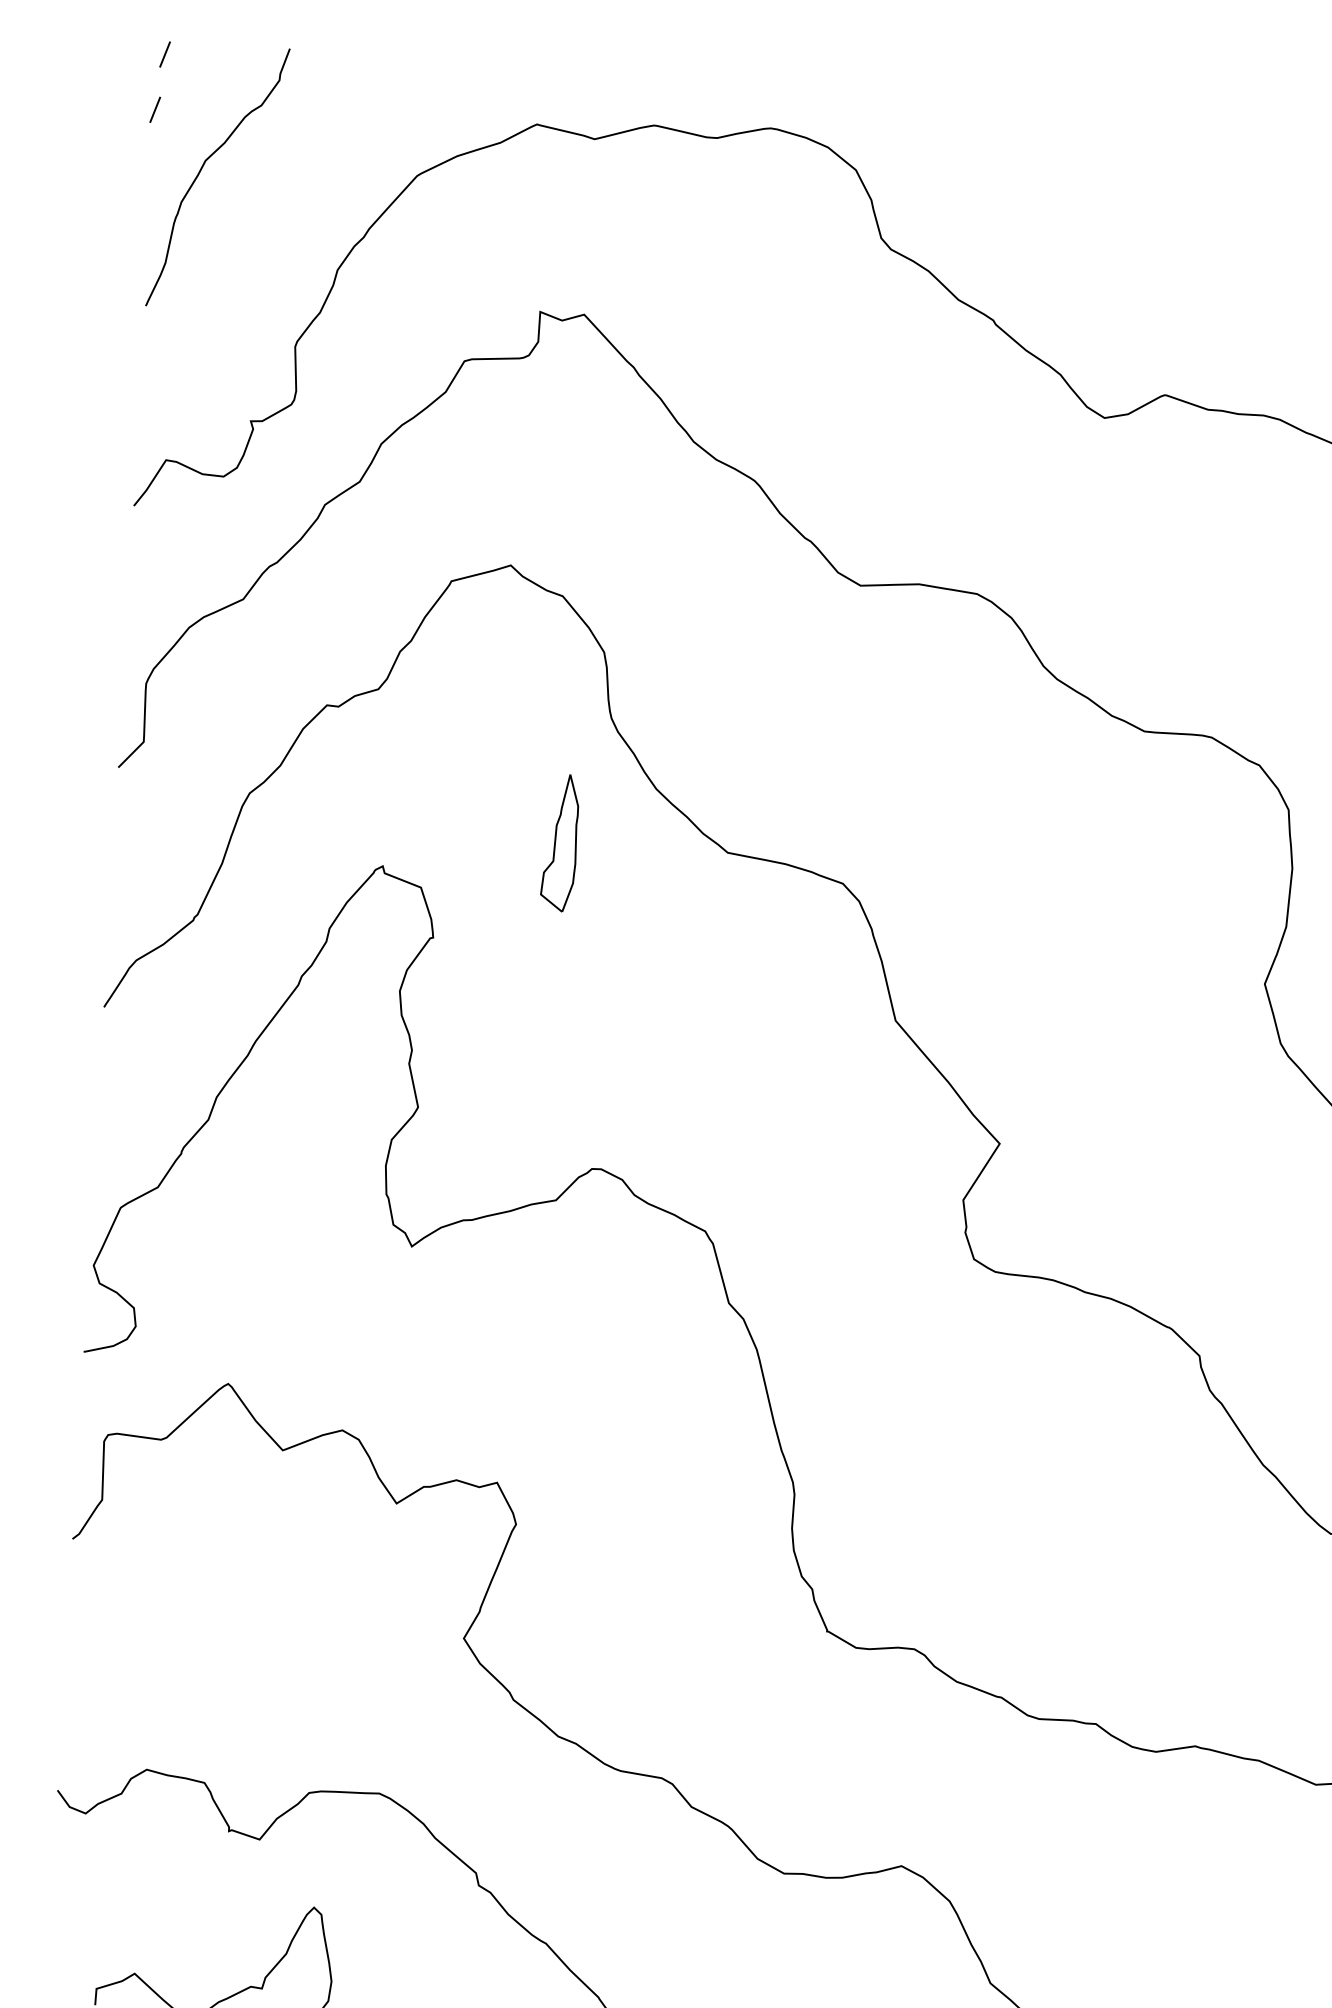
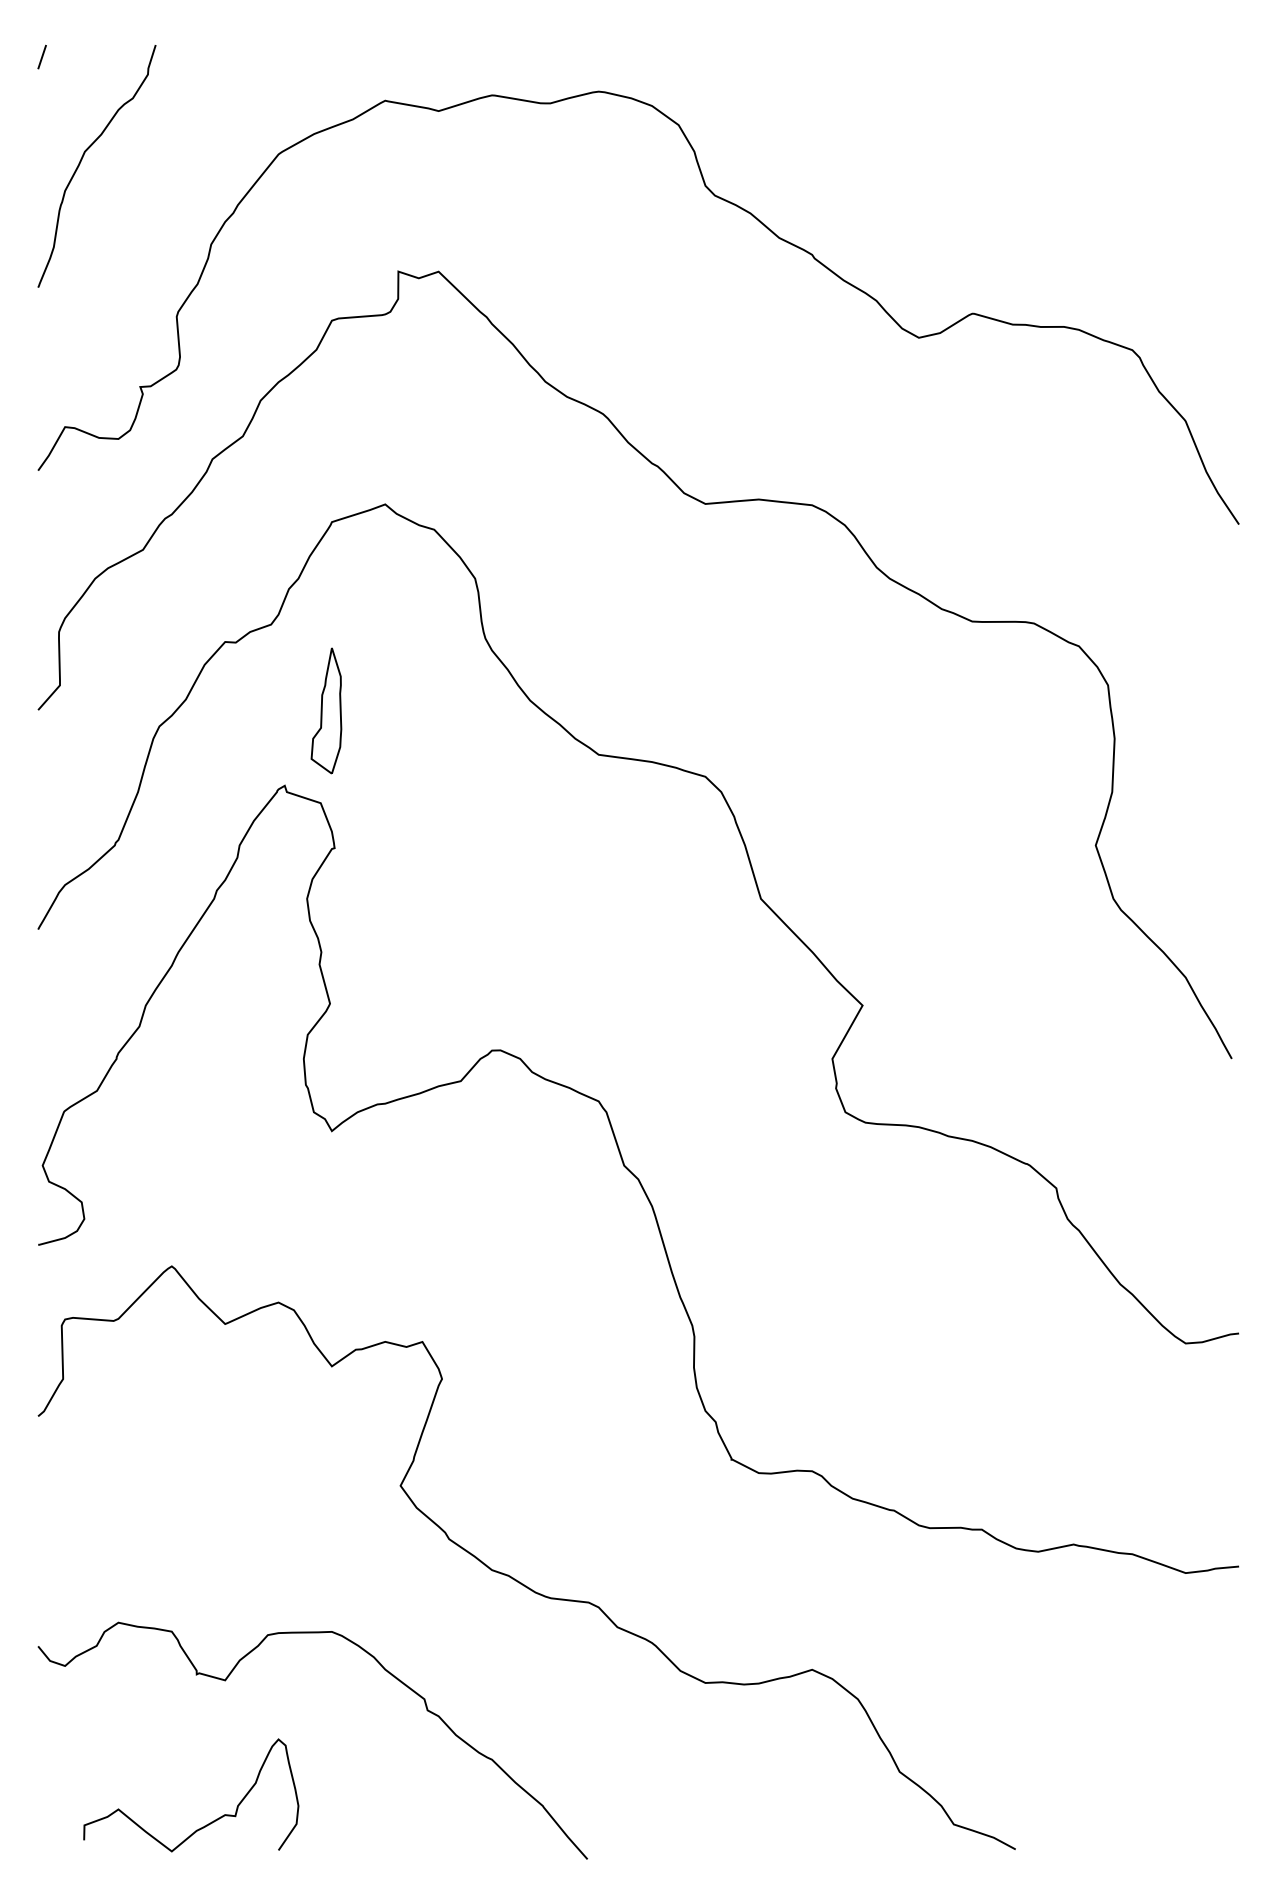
line: (154, 109) -> (35, 107), removed
part: (560, 842) -> (326, 710), moved

